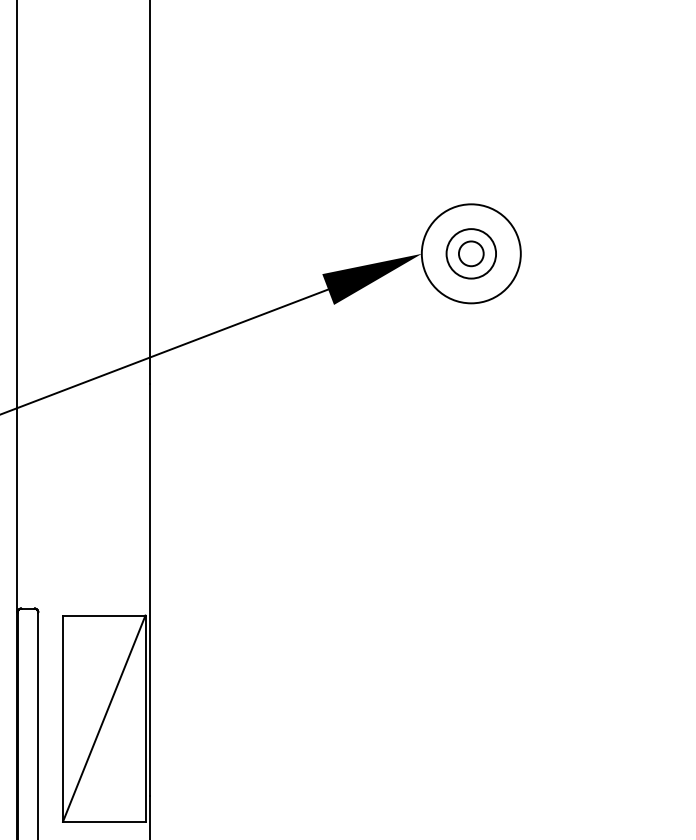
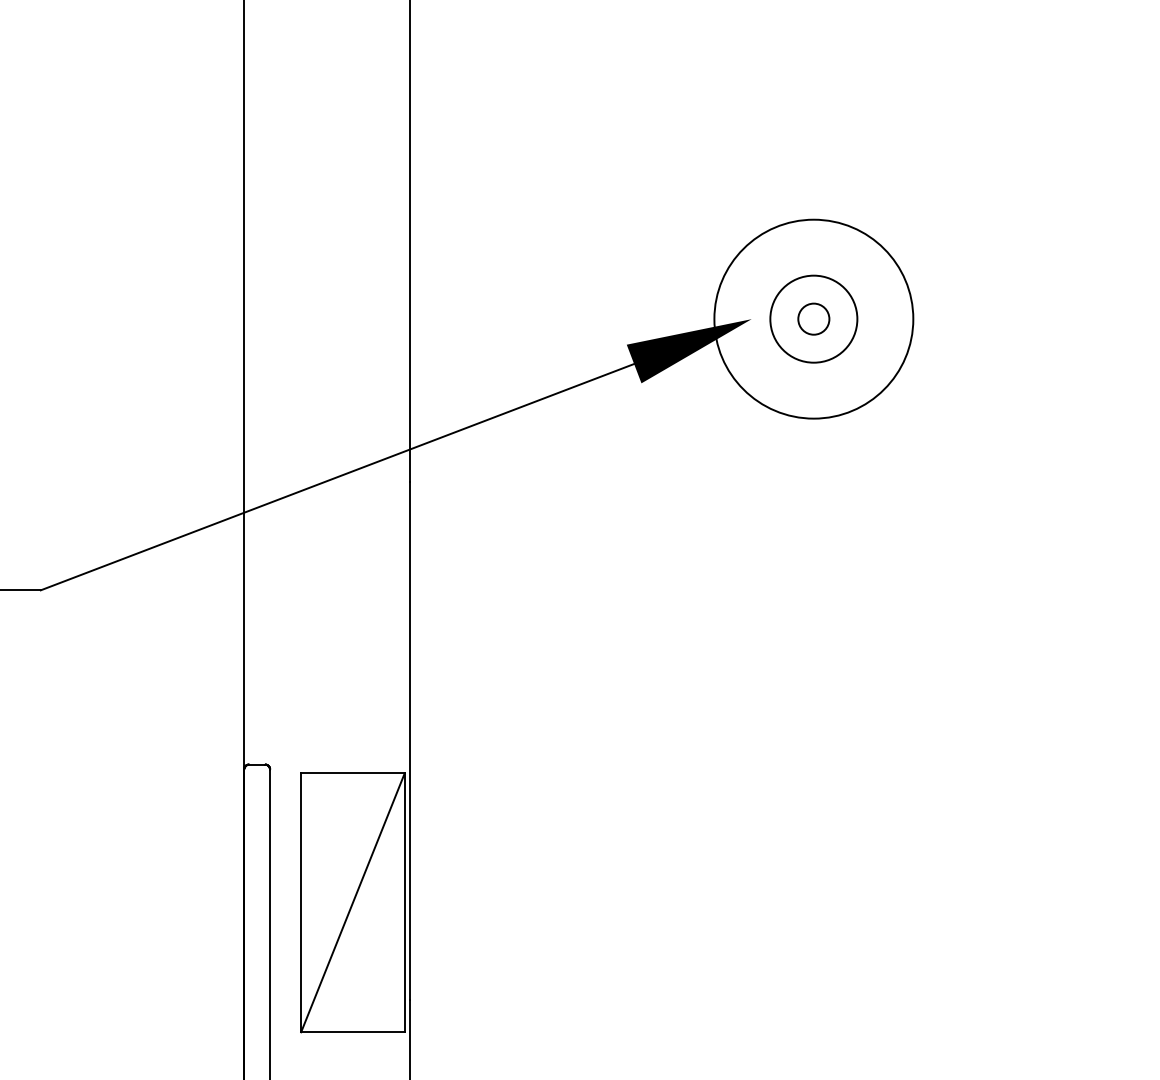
circle: (471, 254) -> (813, 319), size x1.4
circle: (471, 254) -> (813, 319), size x1.6

